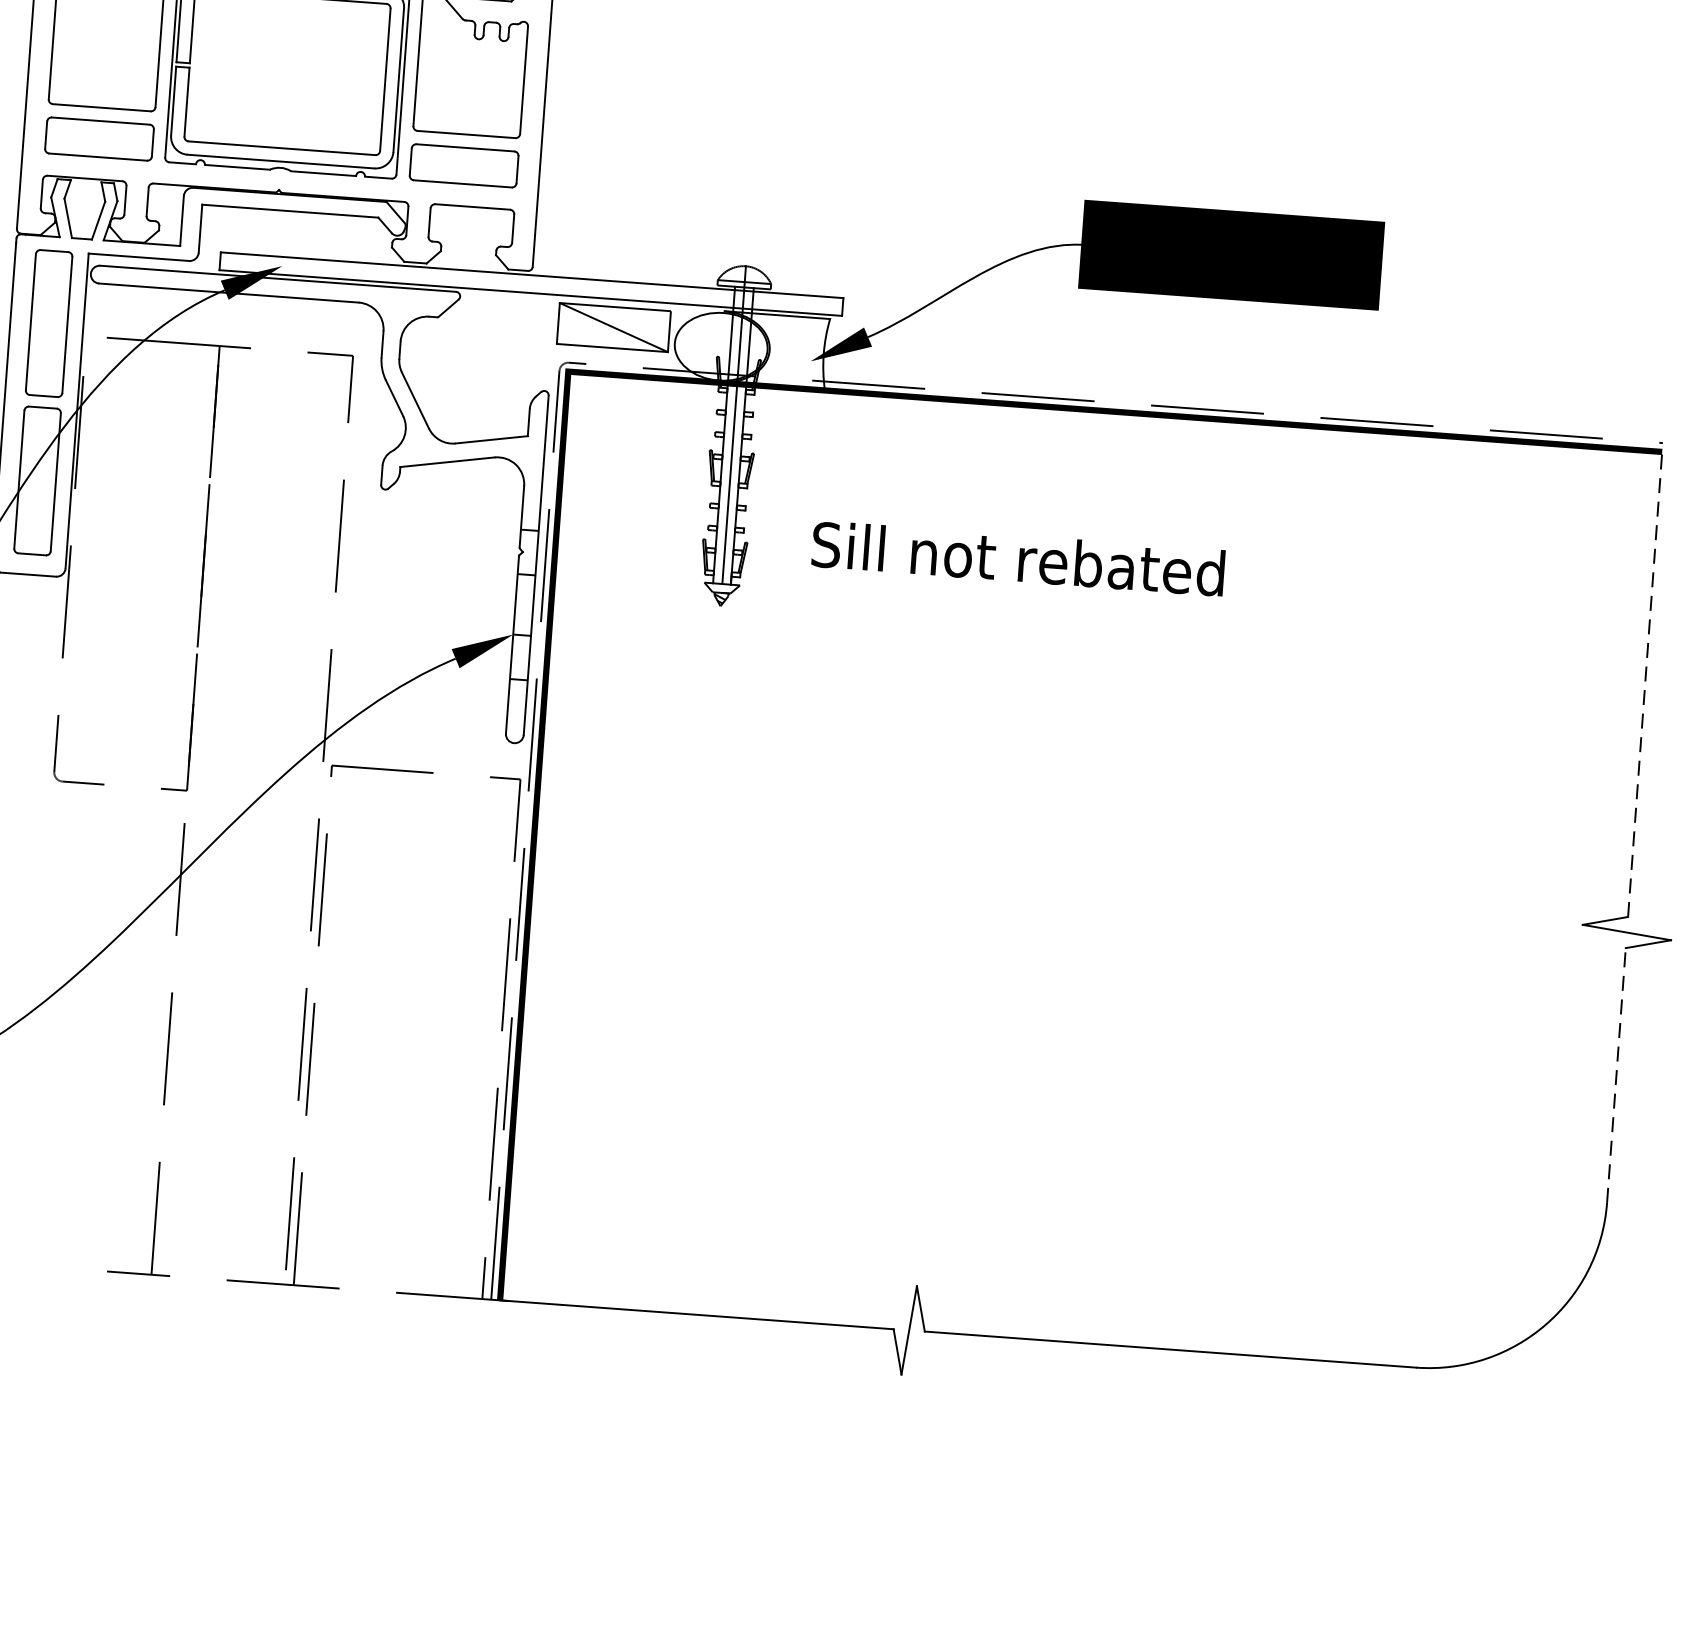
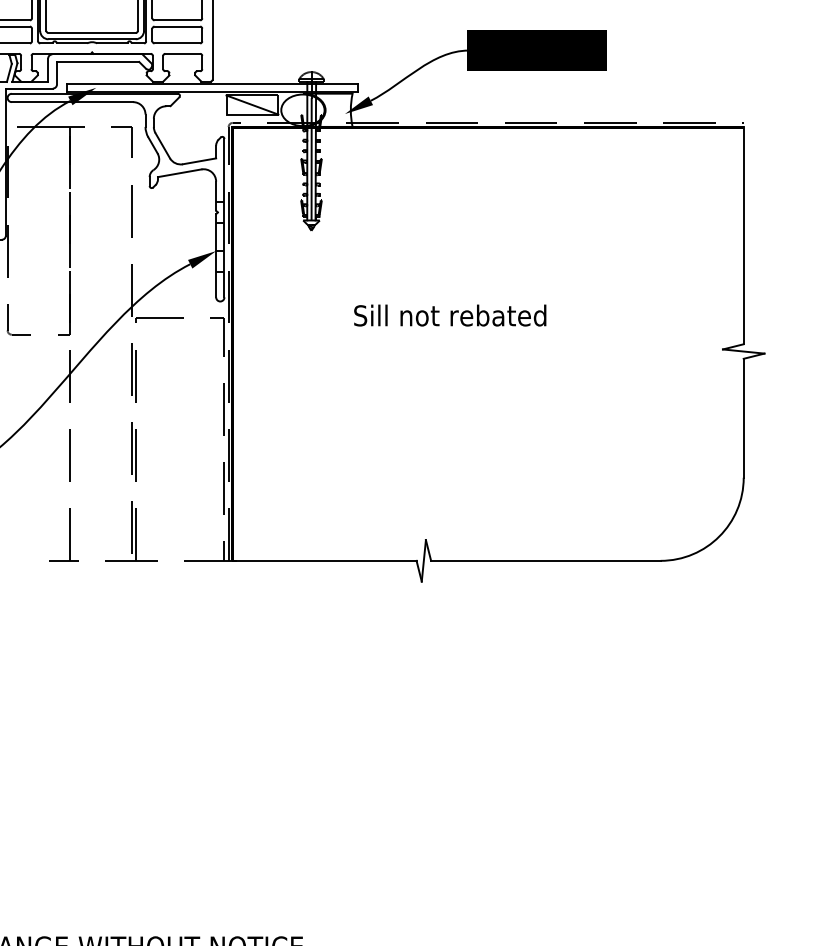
text: (1018, 558) -> (450, 315), moved
line: (1644, 684) -> (743, 235), dashed -> solid
line: (1616, 1073) -> (743, 417), dashed -> solid

